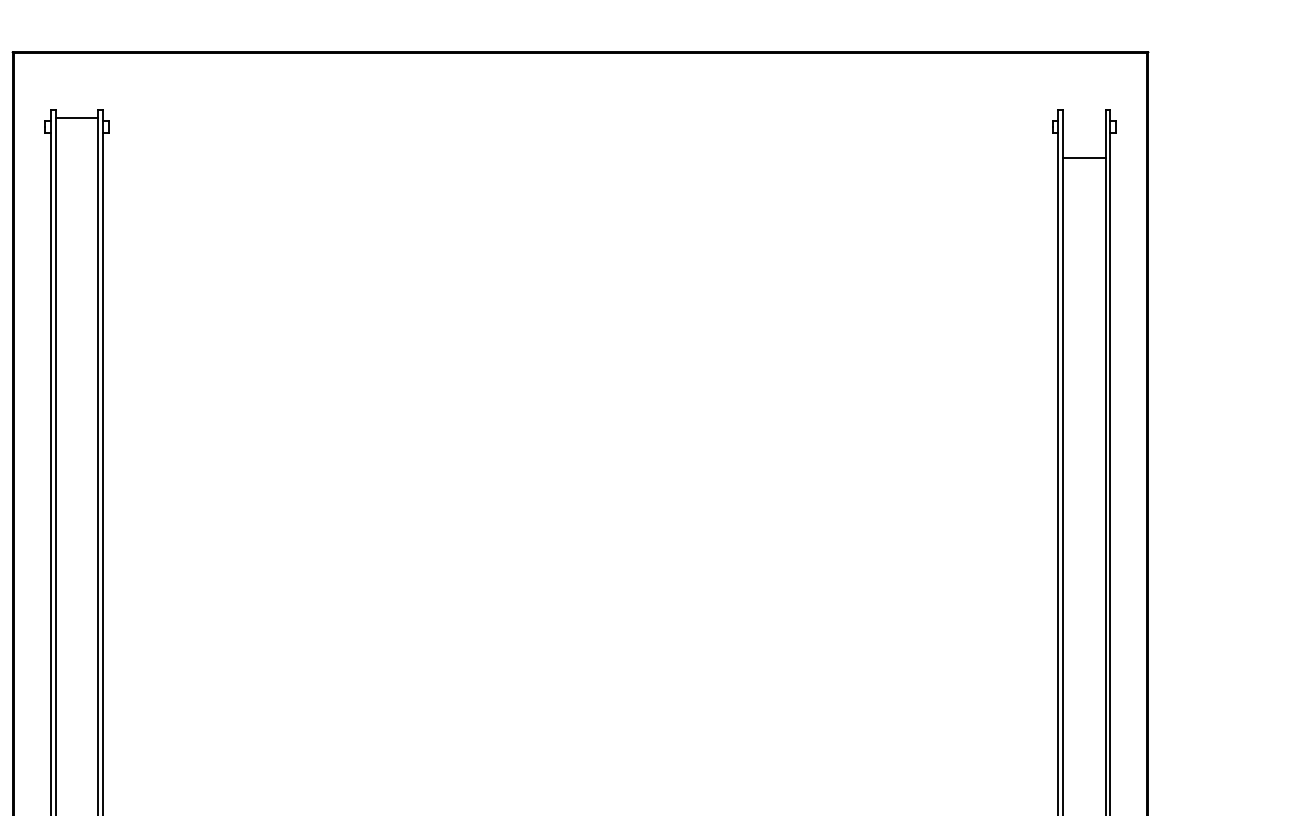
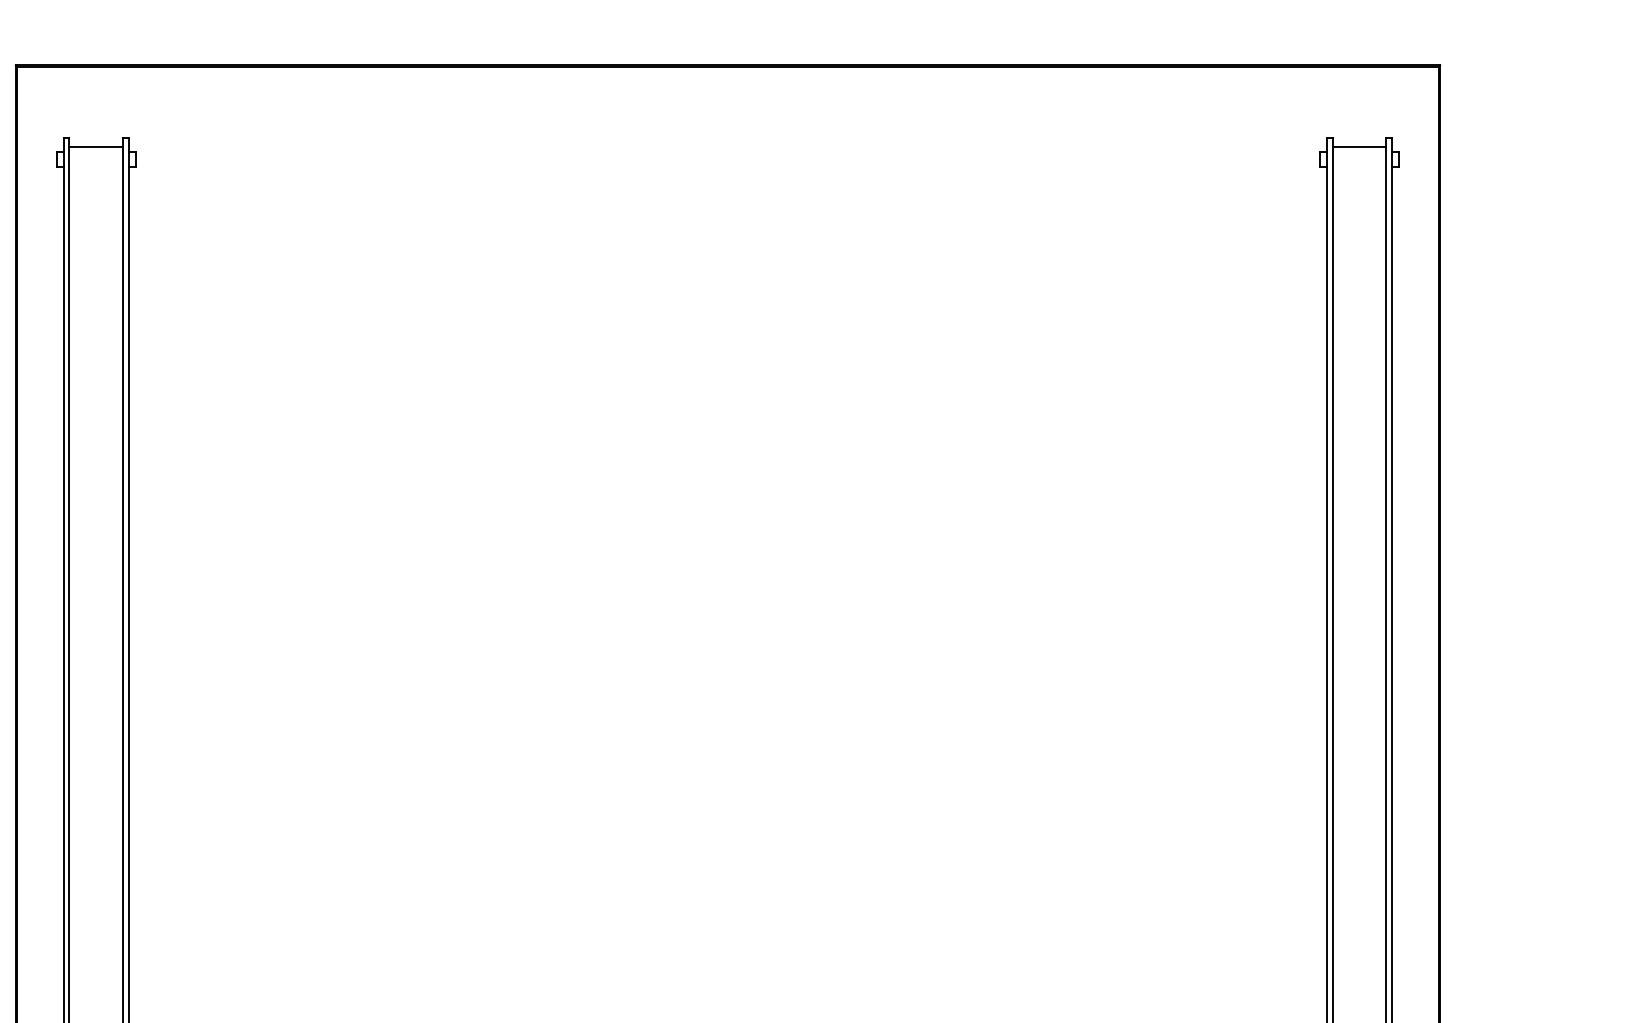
line: (1083, 157) -> (1358, 147), moved

